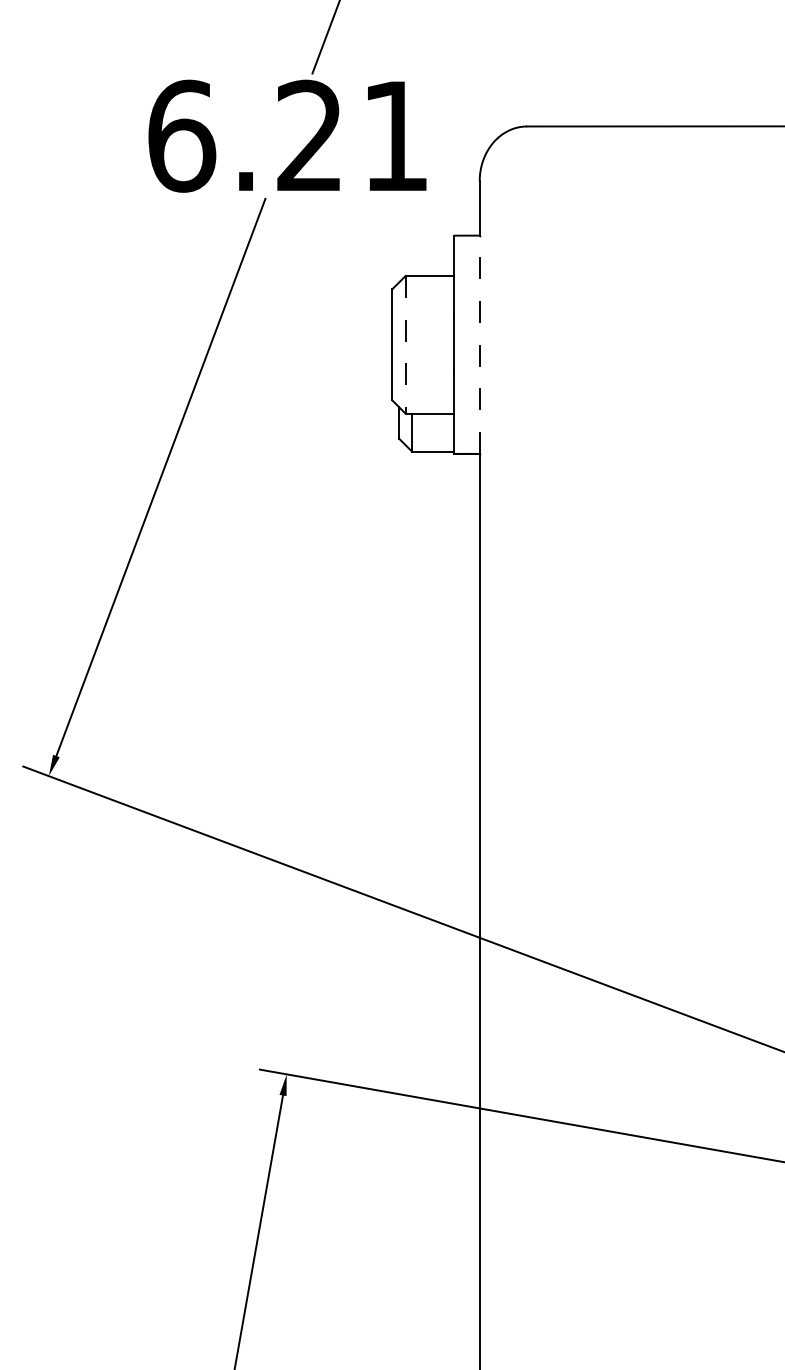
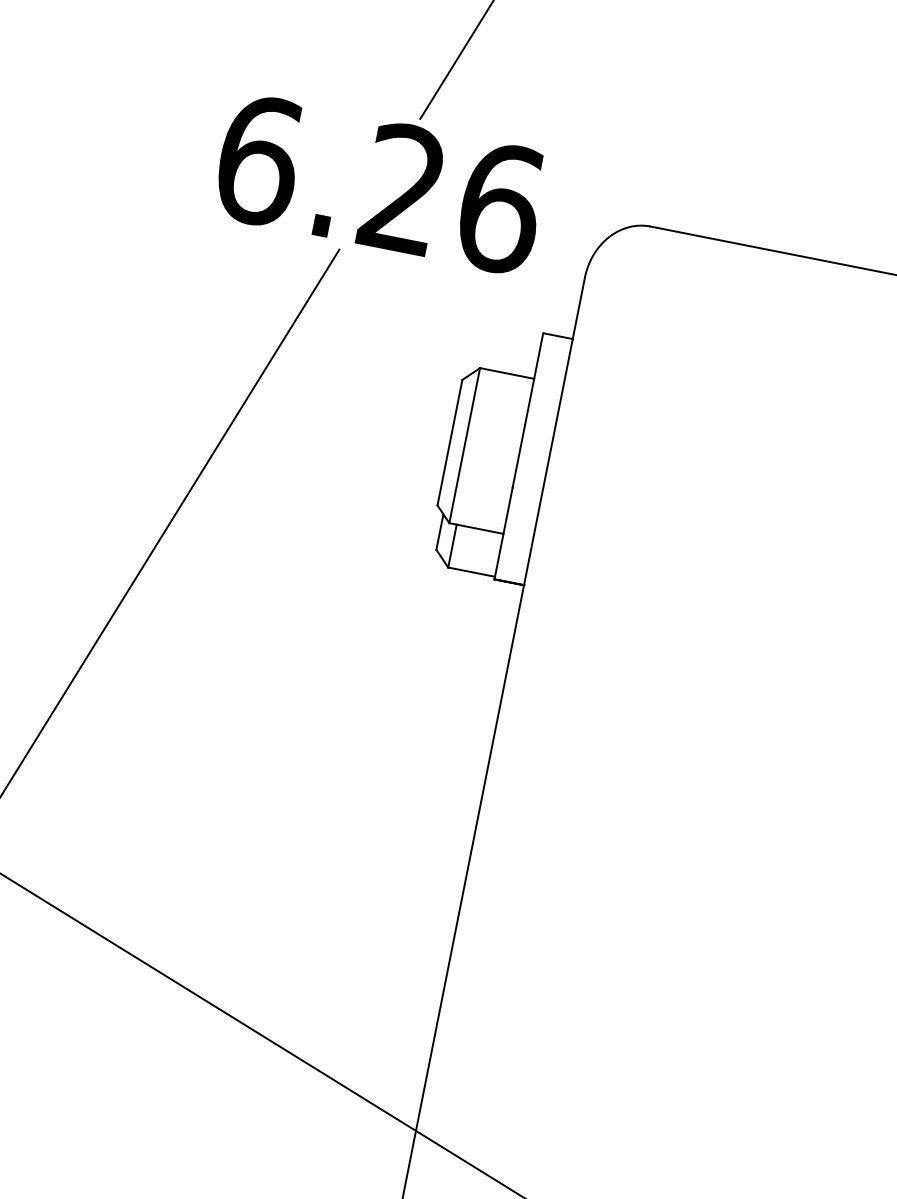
text: (396, 135) -> (501, 207), 6.21 -> 6.26
line: (405, 344) -> (464, 445), dashed -> solid
line: (479, 344) -> (548, 461), dashed -> solid

